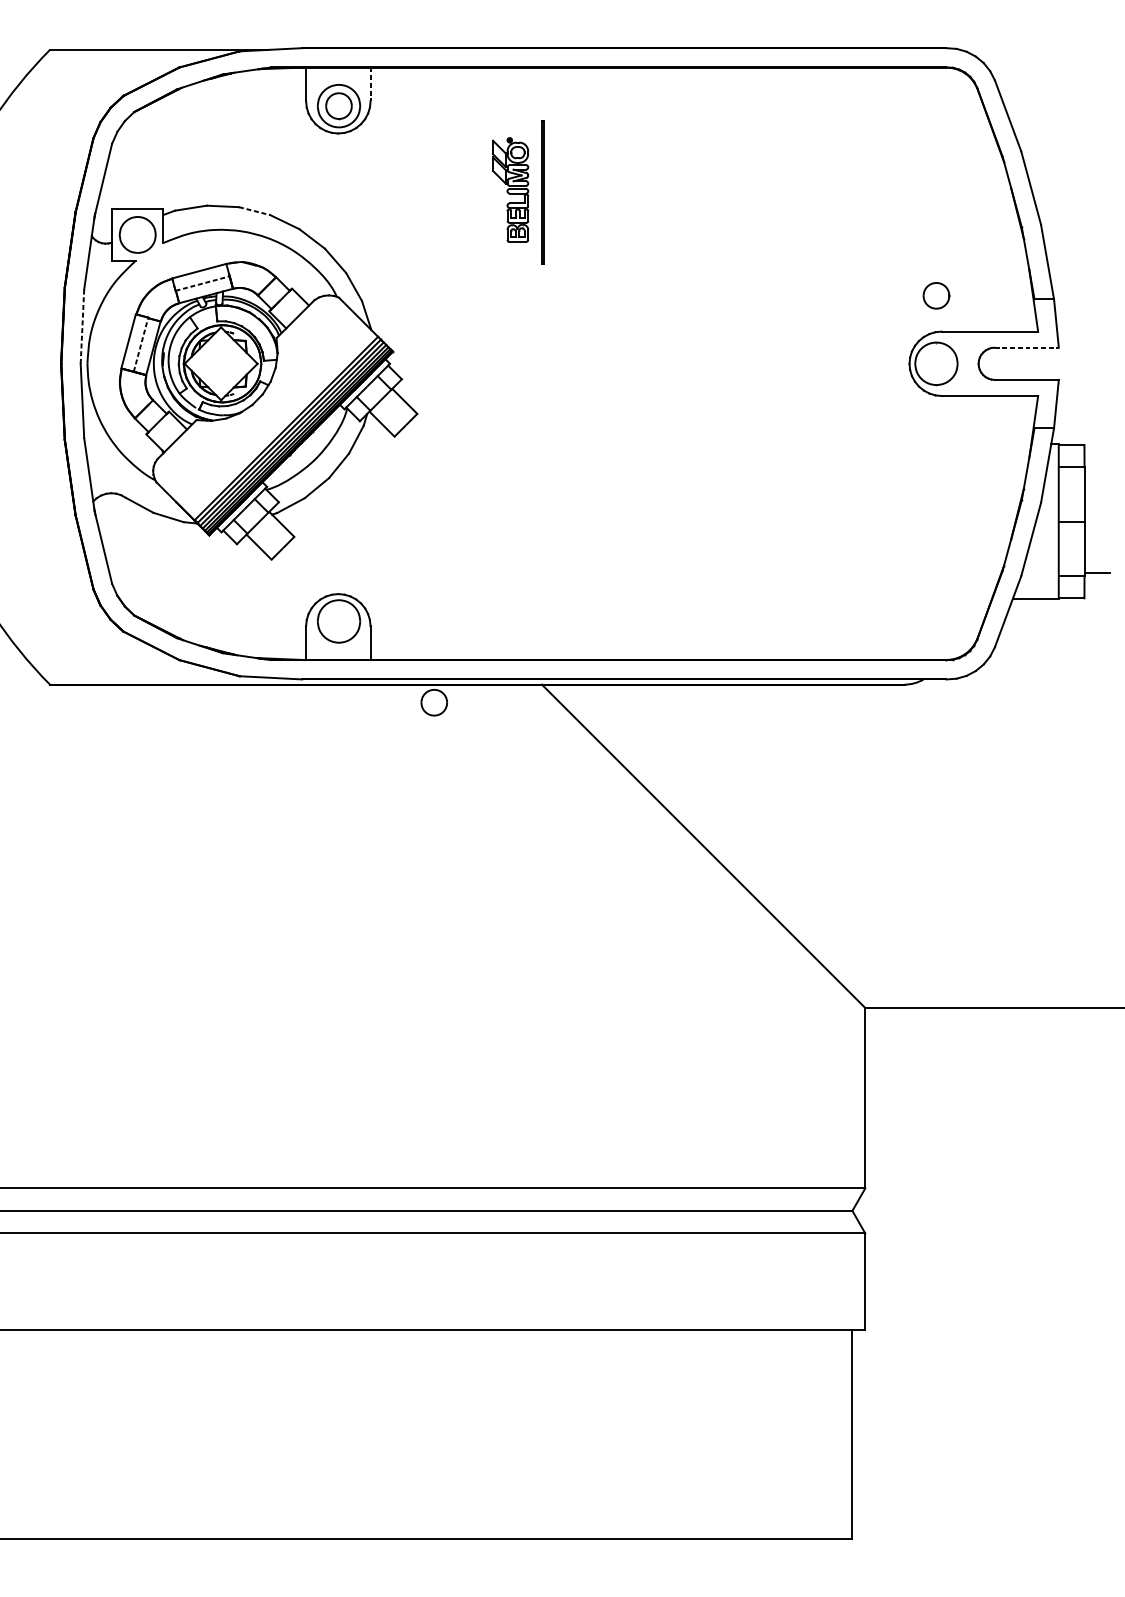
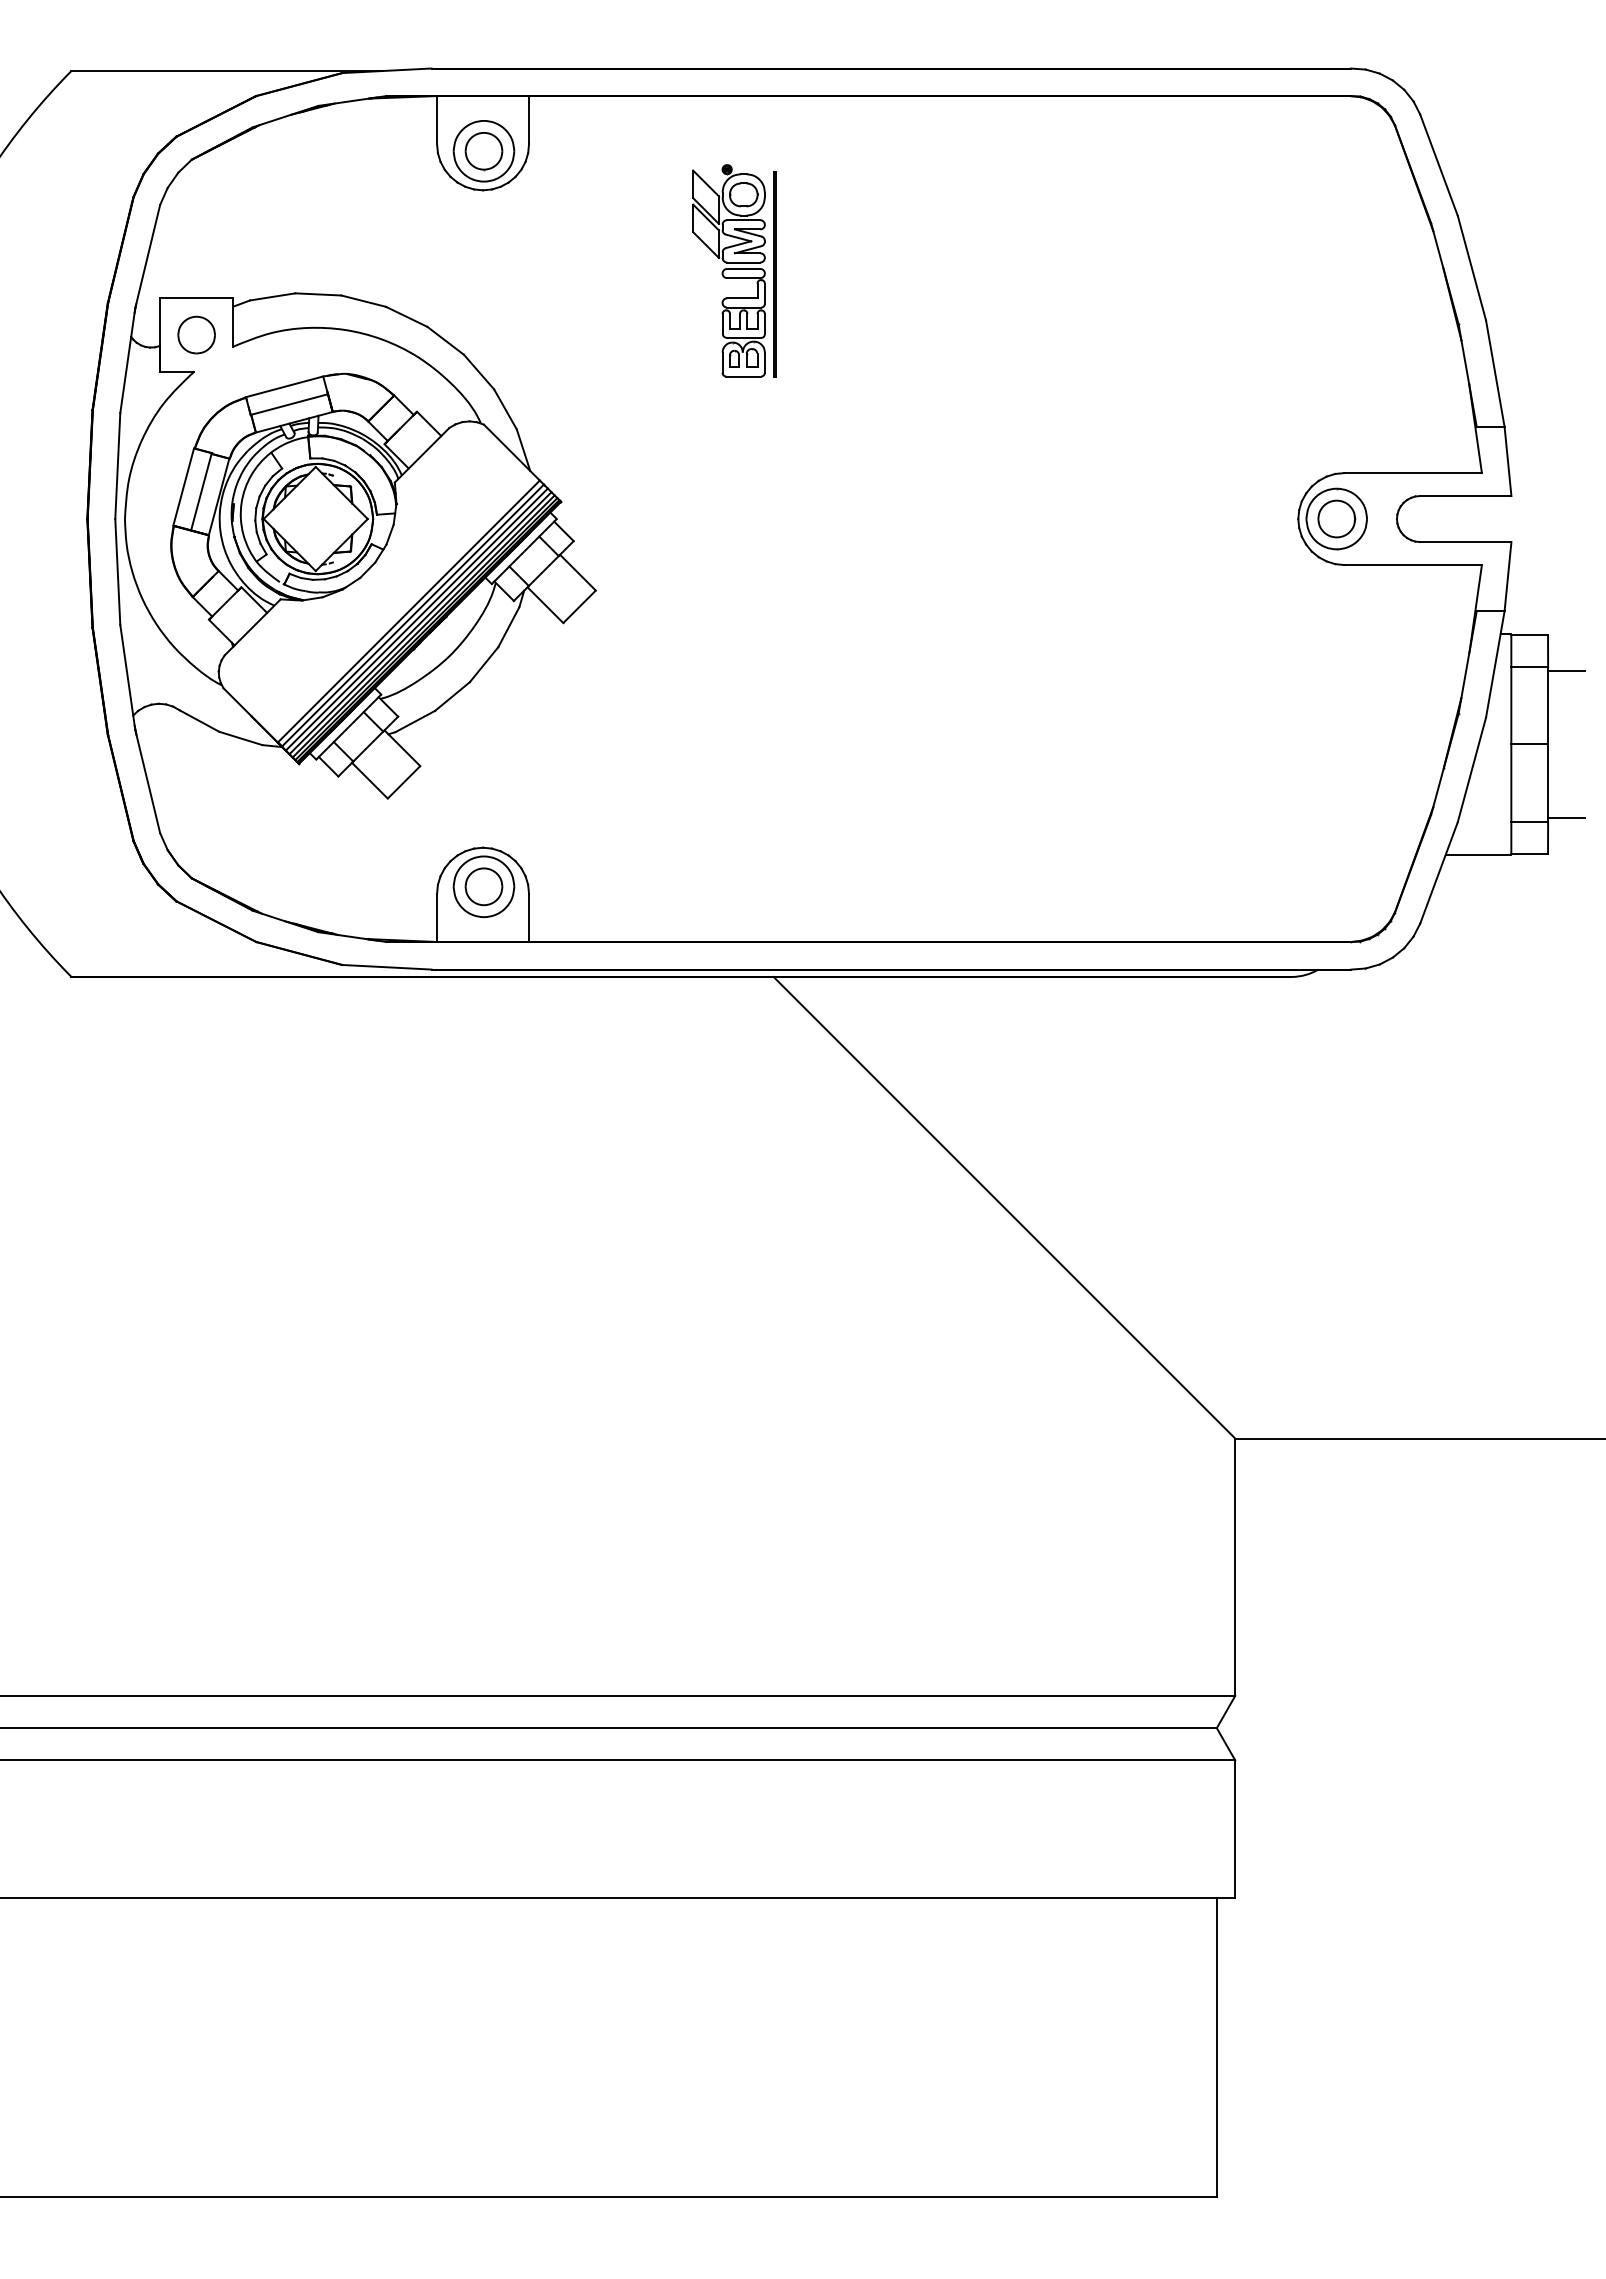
line: (370, 84) -> (529, 120), dashed -> solid
part: (510, 189) -> (728, 270), size x1.43
line: (255, 211) -> (364, 301), dashed -> solid
part: (137, 234) -> (196, 334), size x0.71
line: (202, 283) -> (289, 404), dashed -> solid
part: (936, 295) -> (1336, 518), moved
line: (82, 326) -> (117, 465), dashed -> solid
line: (141, 344) -> (201, 491), dashed -> solid
line: (1026, 348) -> (1465, 496), dashed -> solid
line: (1097, 469) -> (1566, 670), added
part: (433, 702) -> (483, 886), moved

